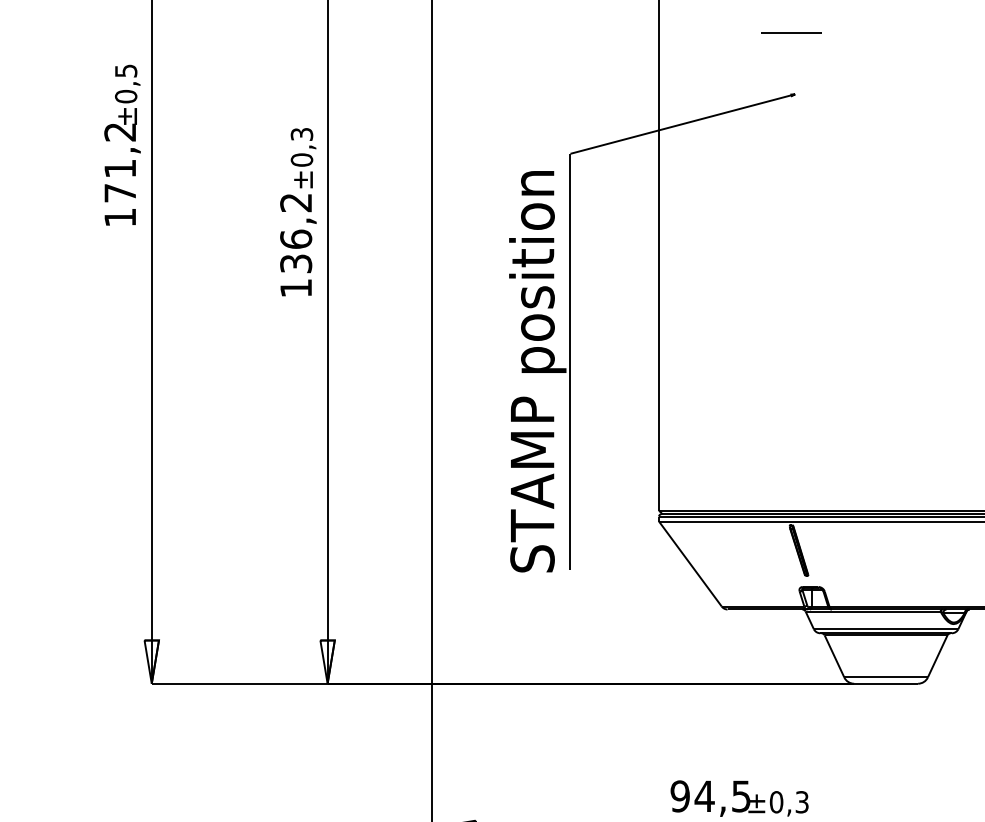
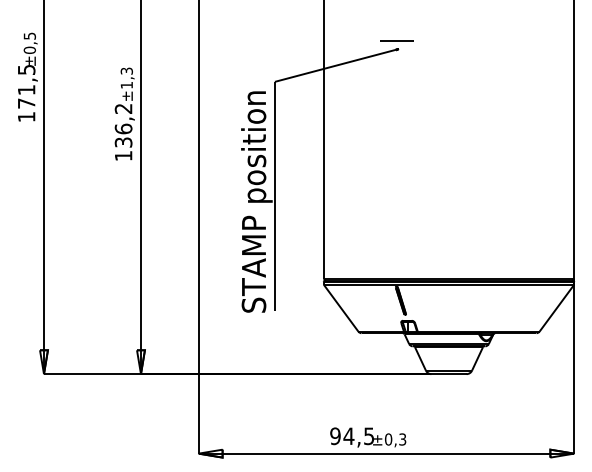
line: (790, 31) -> (396, 40), moved
text: (120, 131) -> (26, 69), 171,2 -> 171,5
text: (301, 158) -> (126, 84), ±0,3 -> ±1,3

